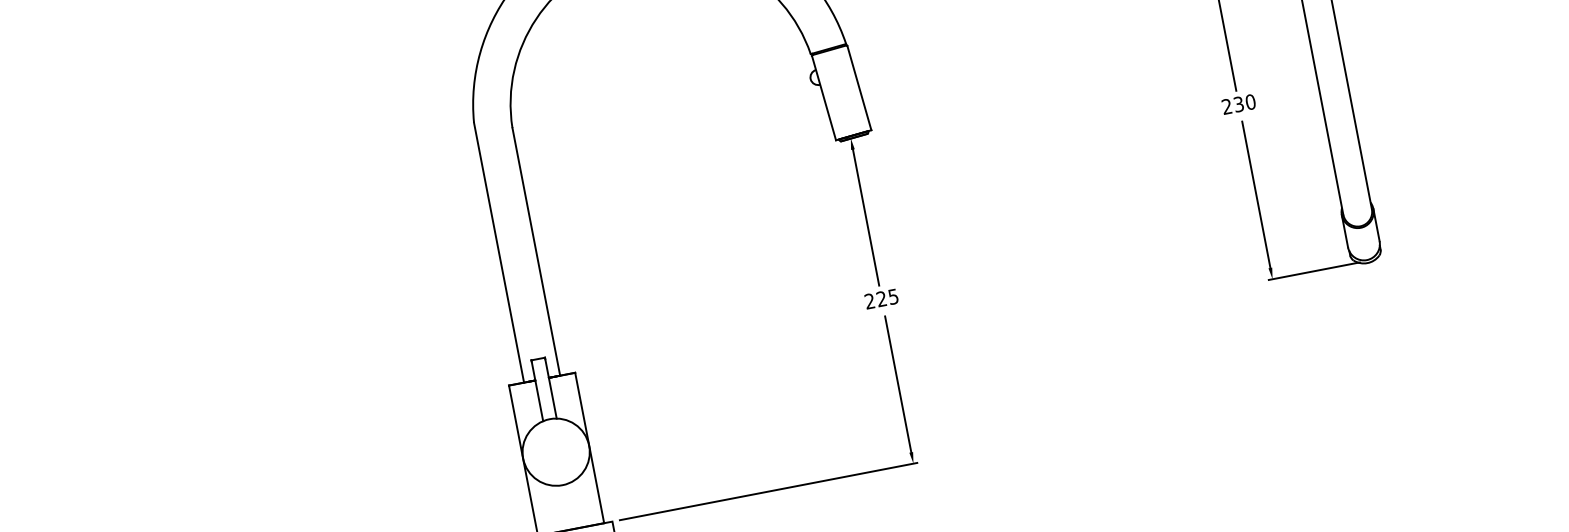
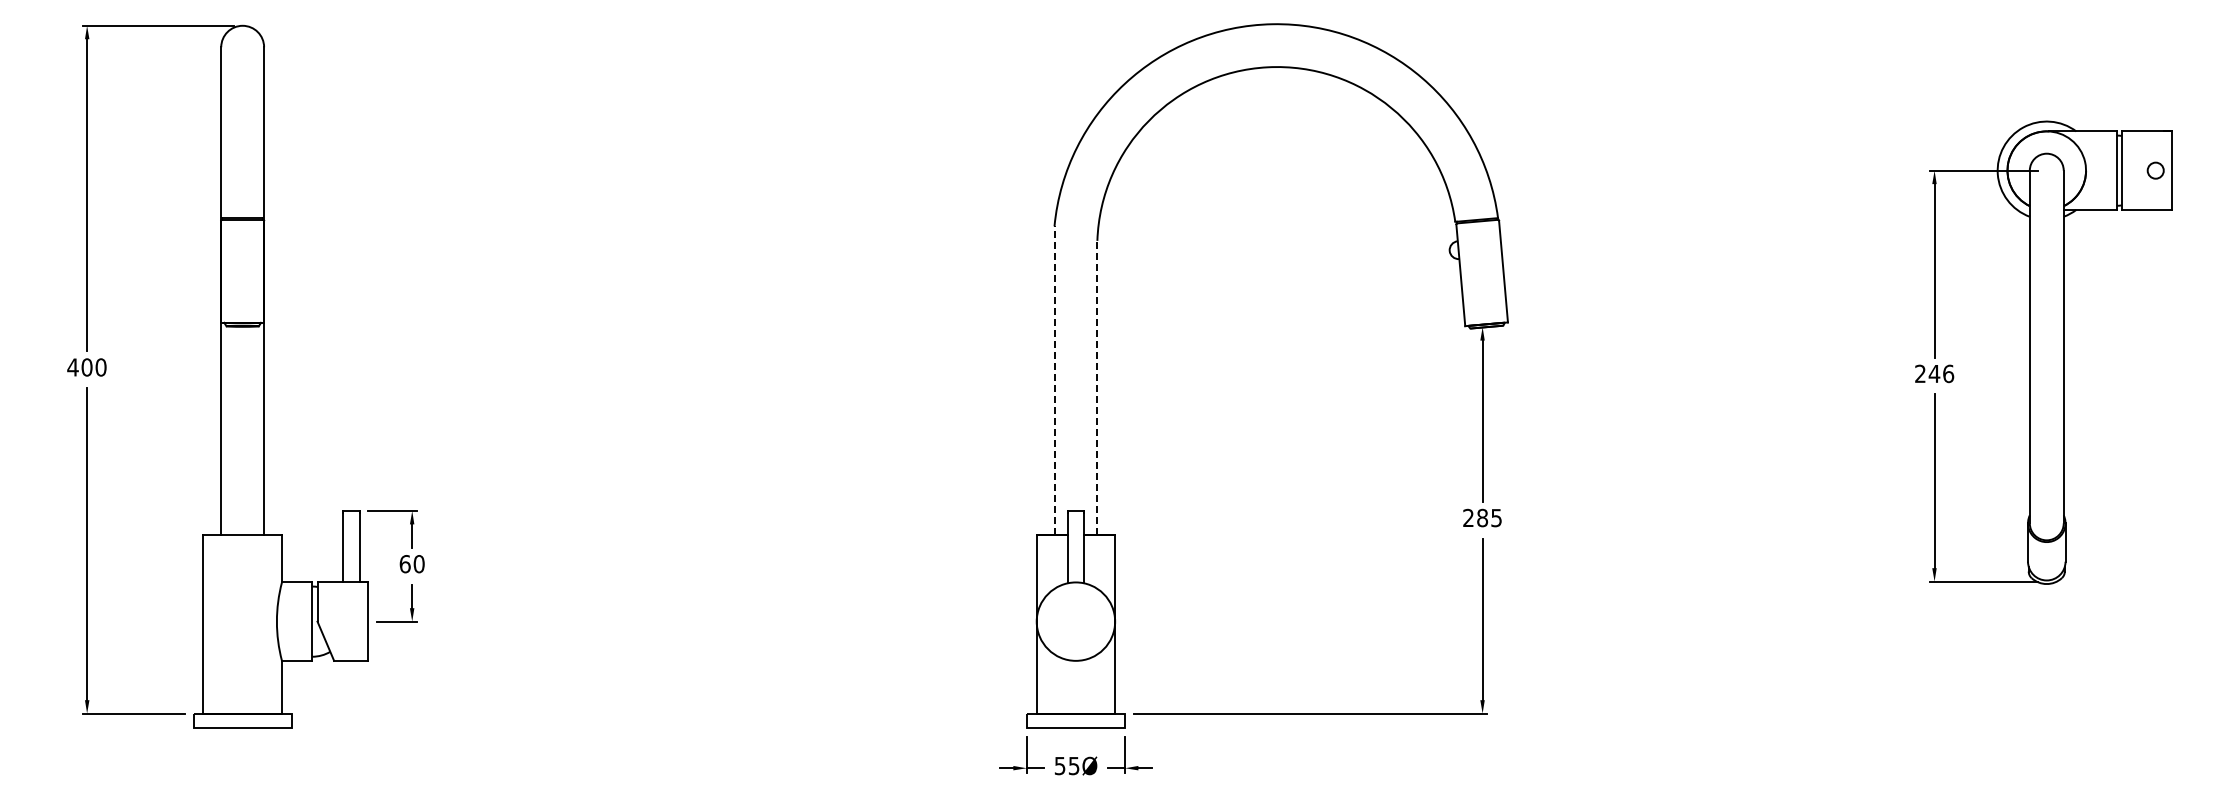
text: (1244, 102) -> (1941, 373), 230 -> 246
line: (536, 251) -> (1097, 387), solid -> dashed
line: (499, 252) -> (1054, 380), solid -> dashed
text: (881, 299) -> (1482, 518), 225 -> 285

